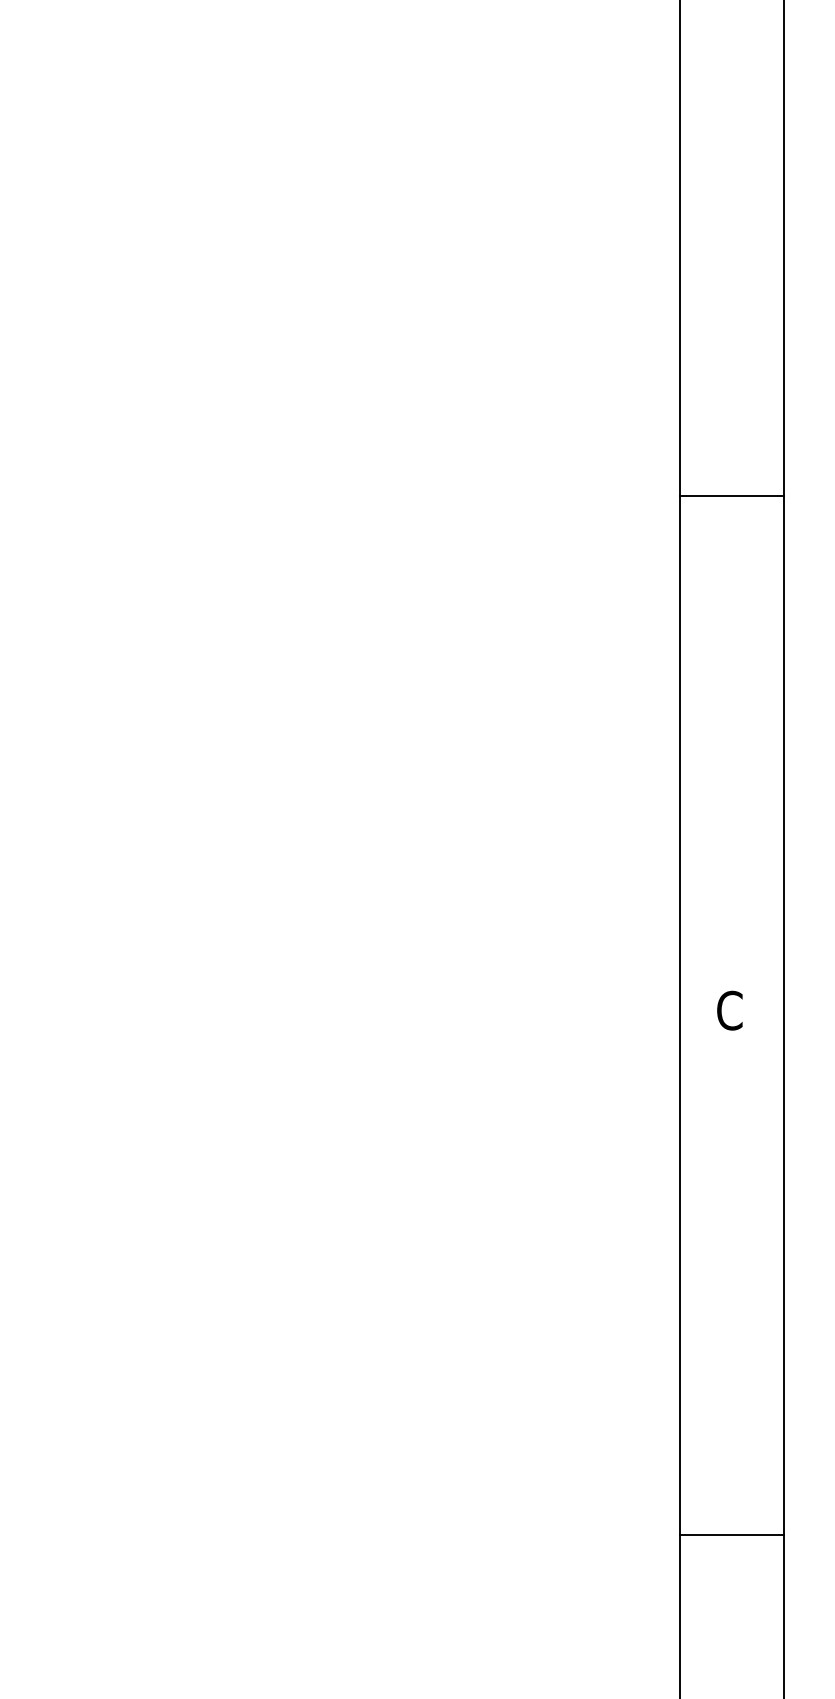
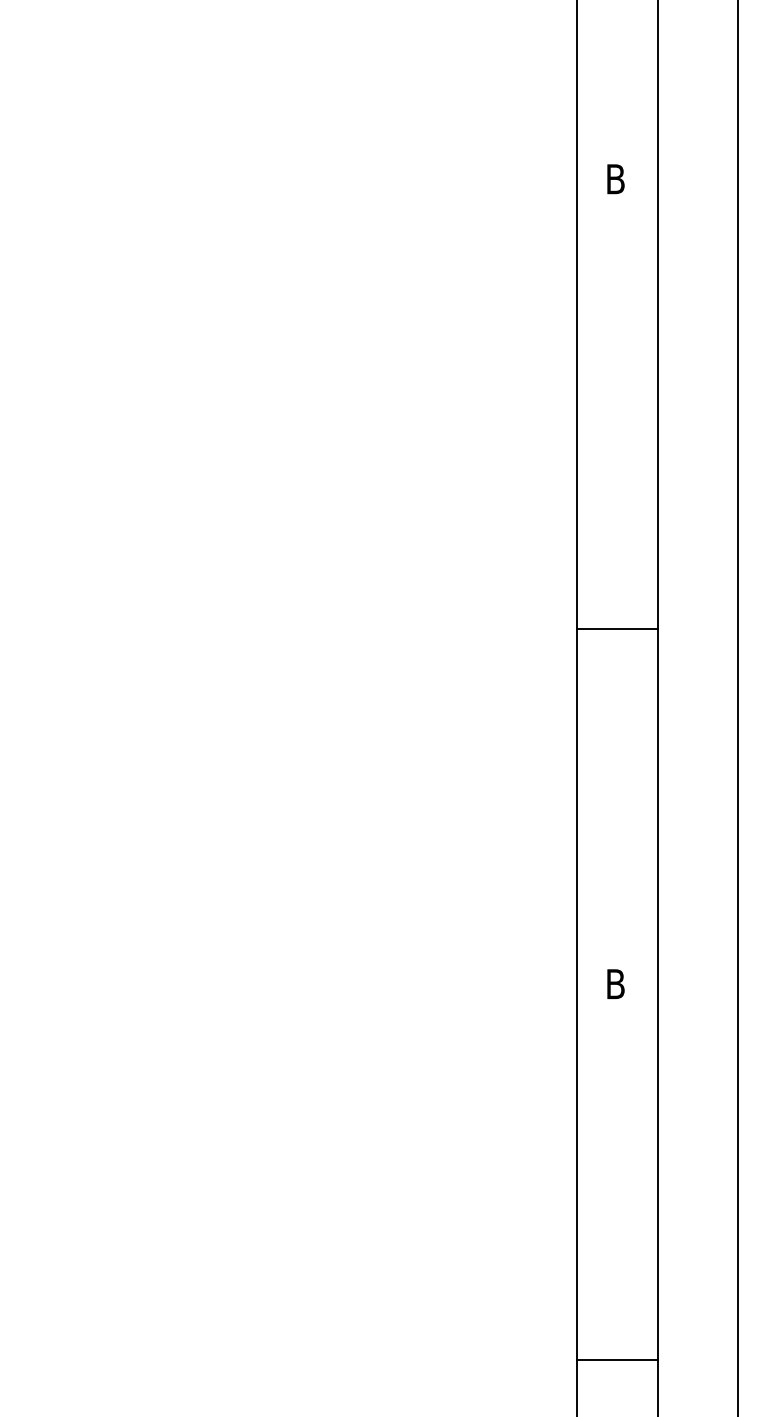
line: (732, 496) -> (617, 629), moved
text: (729, 1009) -> (615, 983), C -> B
line: (732, 1535) -> (617, 1360), moved

